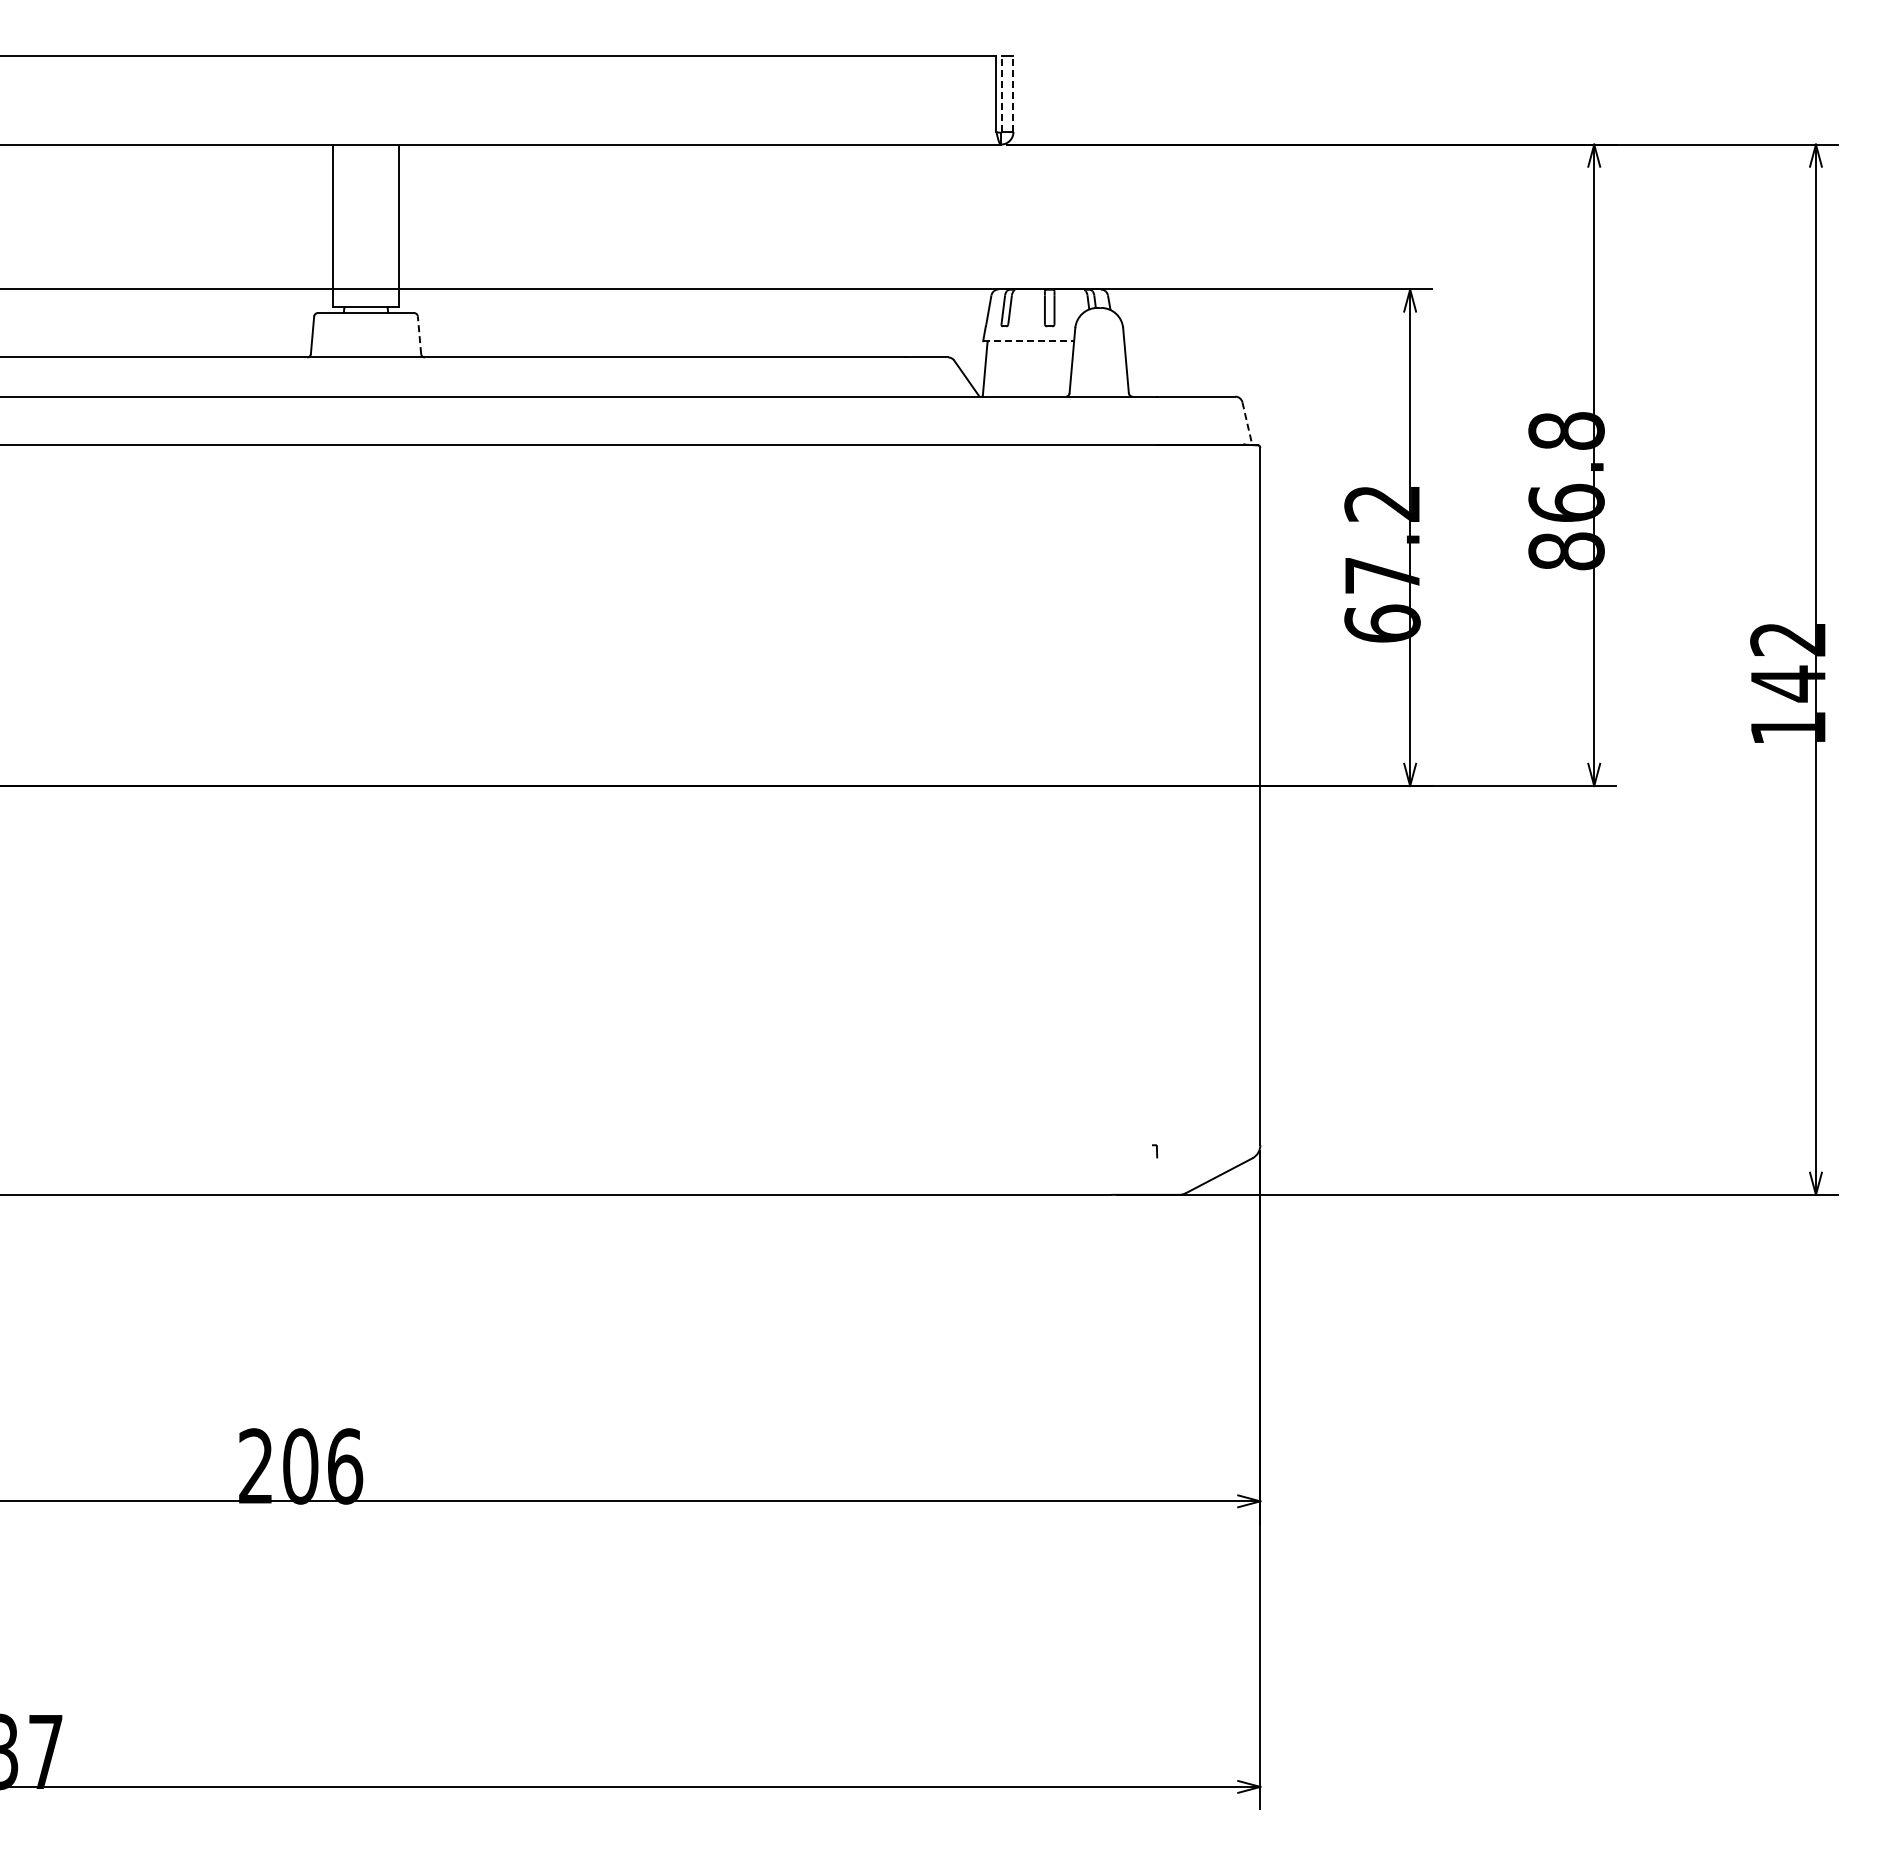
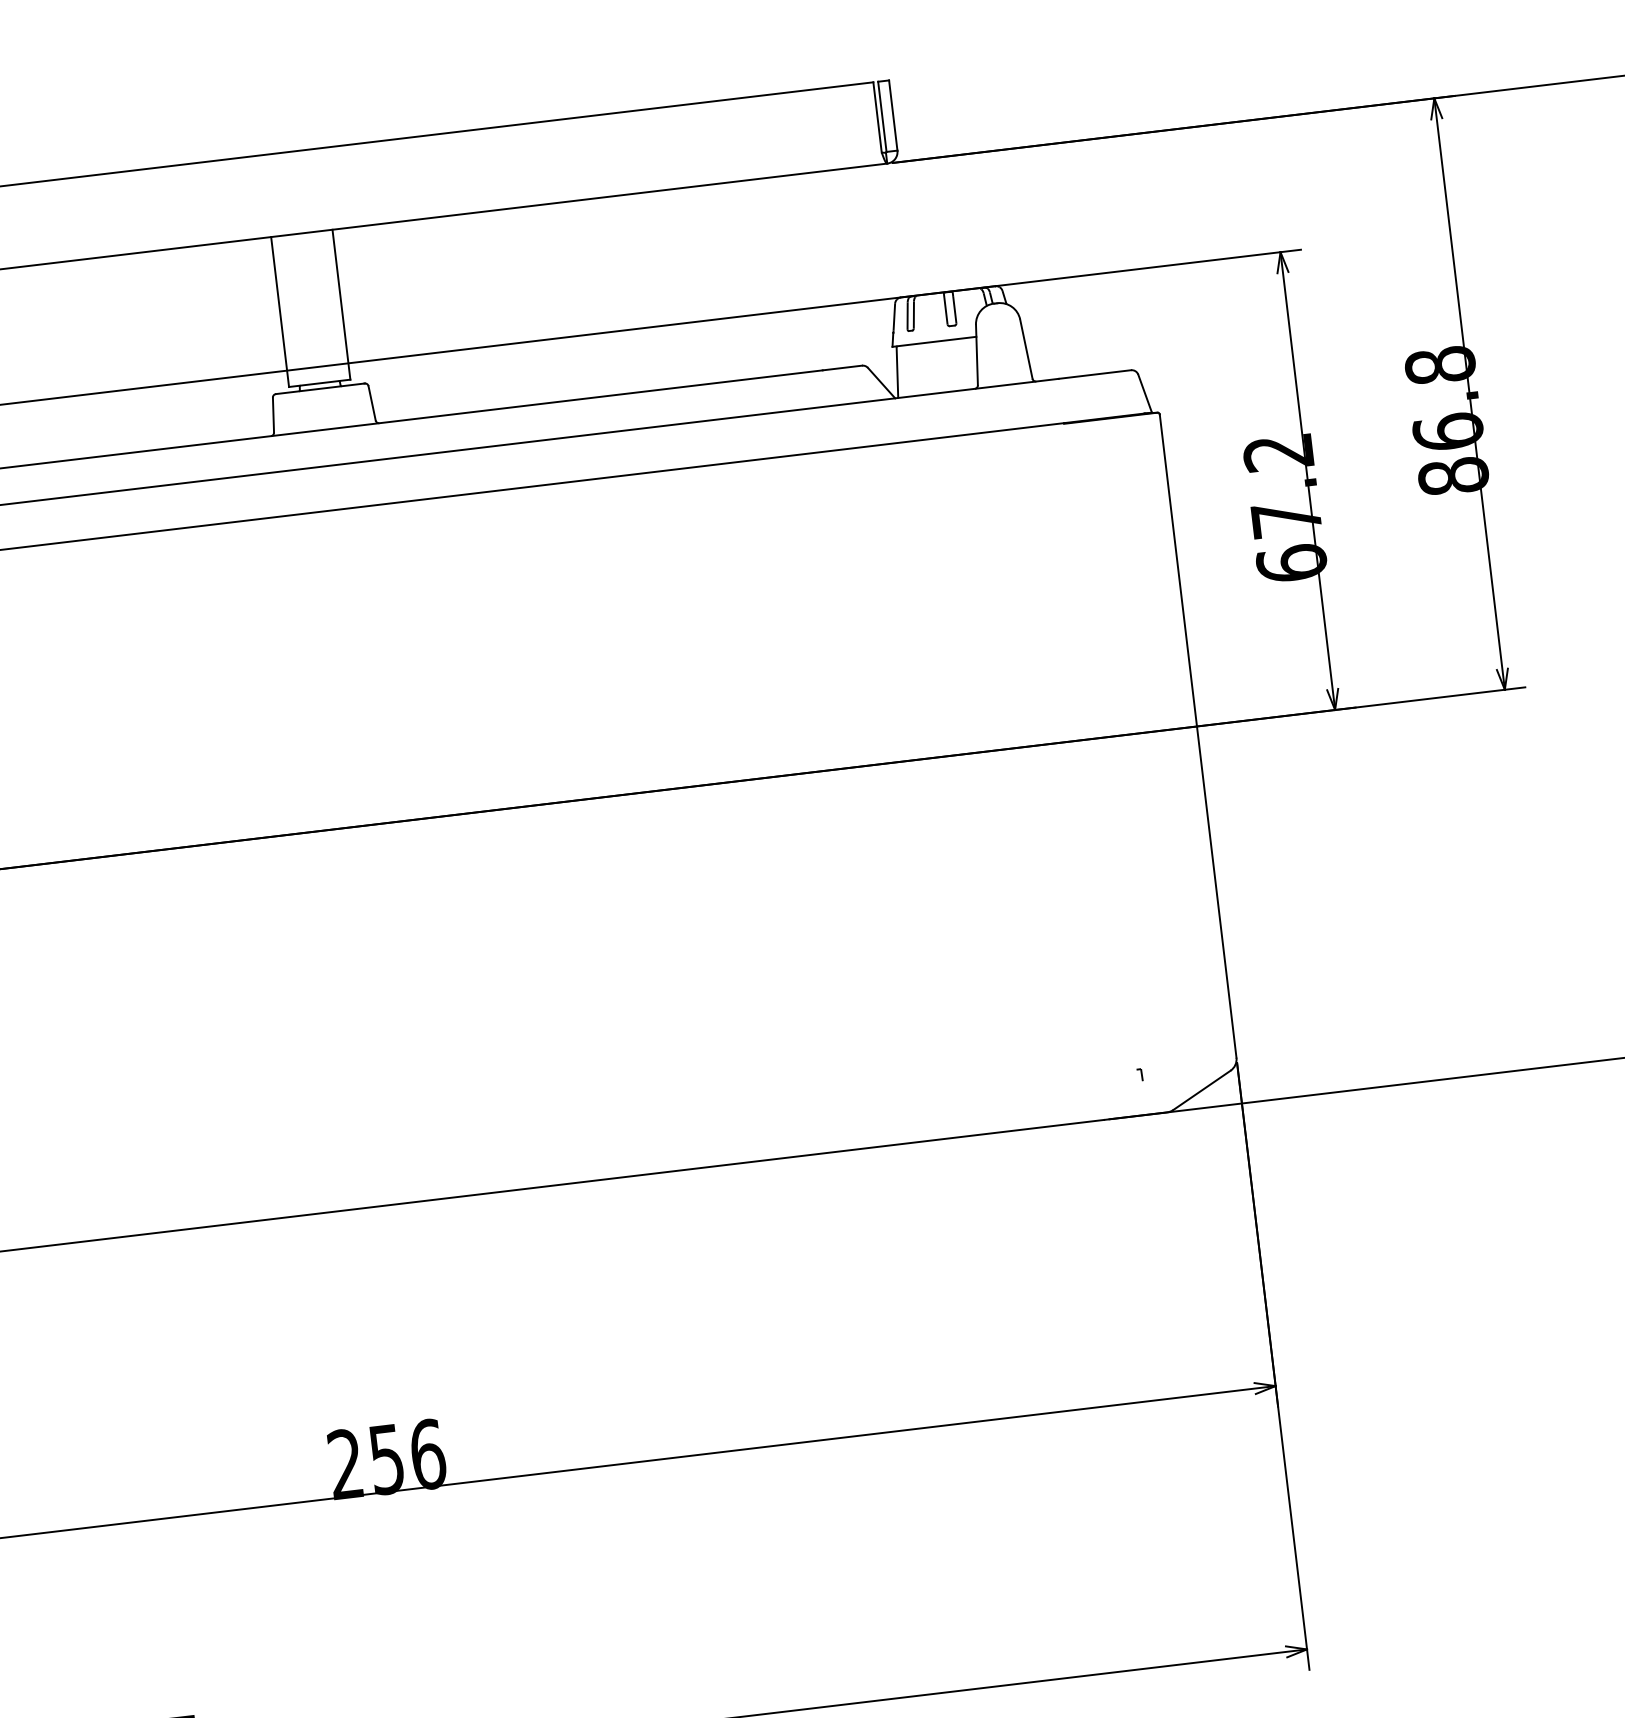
line: (1001, 93) -> (882, 116), dashed -> solid
line: (1013, 93) -> (893, 115), dashed -> solid
line: (419, 335) -> (372, 403), dashed -> solid
line: (1029, 341) -> (935, 342), dashed -> solid
line: (1247, 423) -> (1145, 393), dashed -> solid
text: (300, 1466) -> (386, 1459), 206 -> 256

